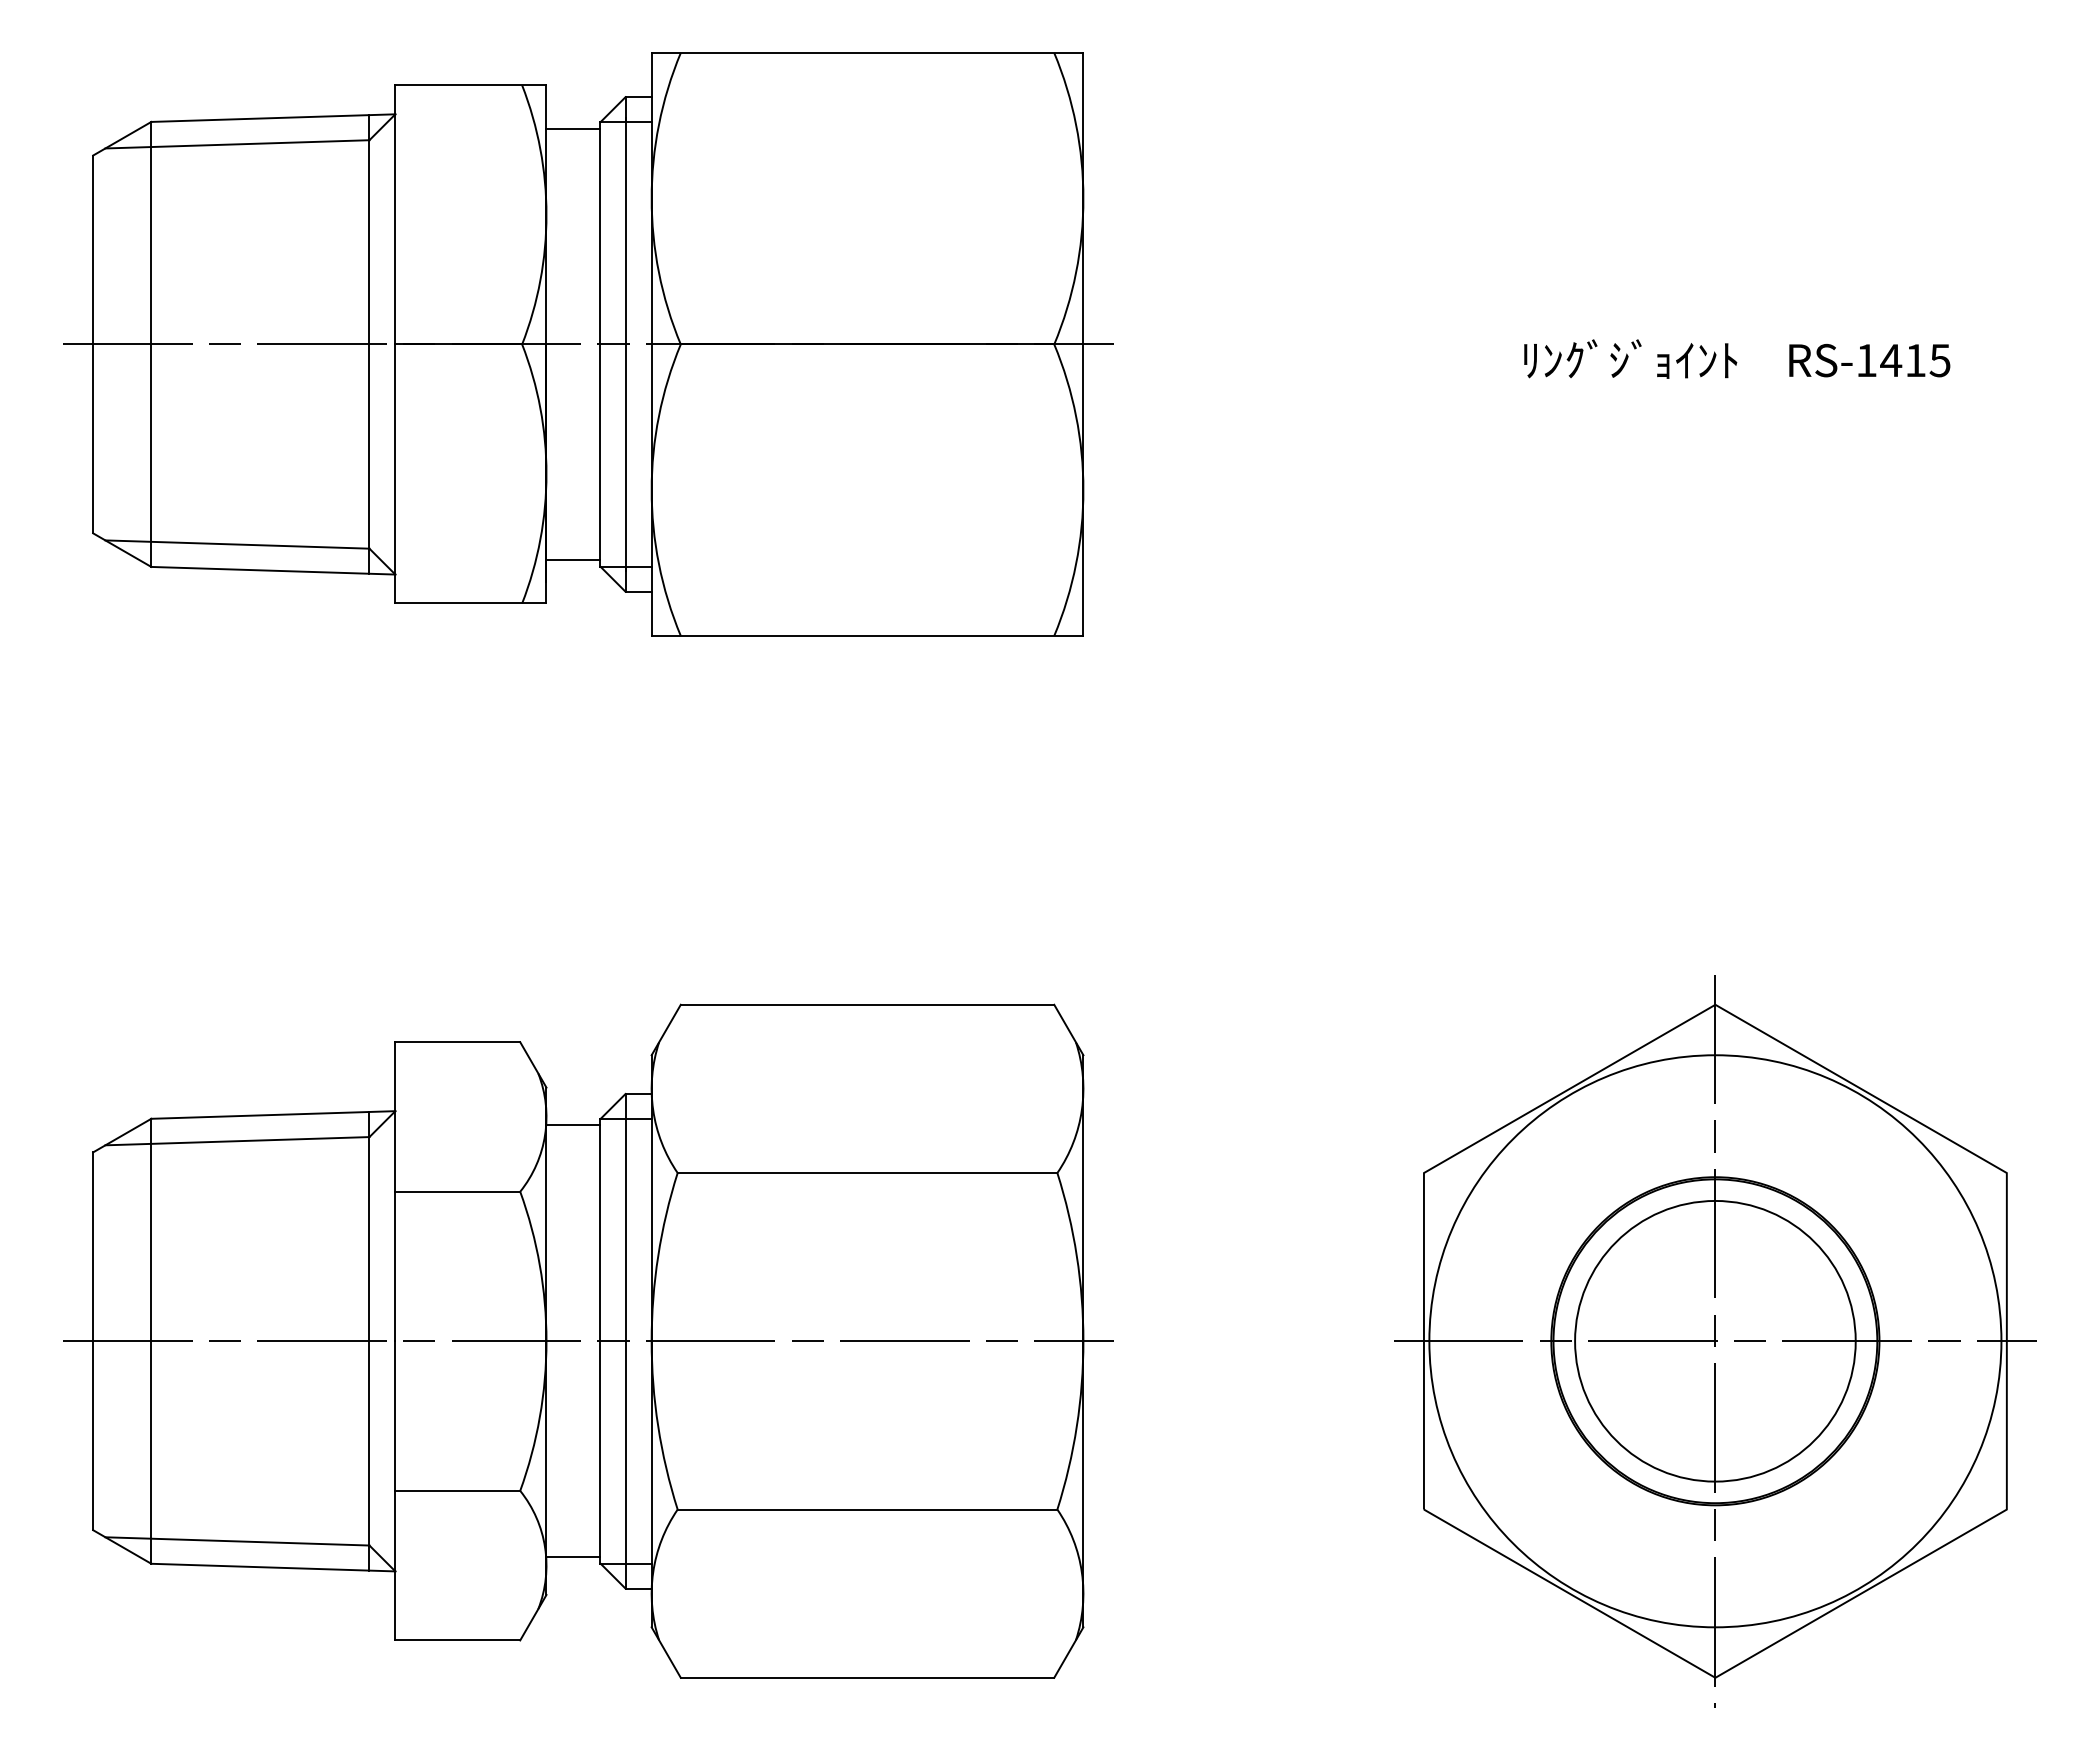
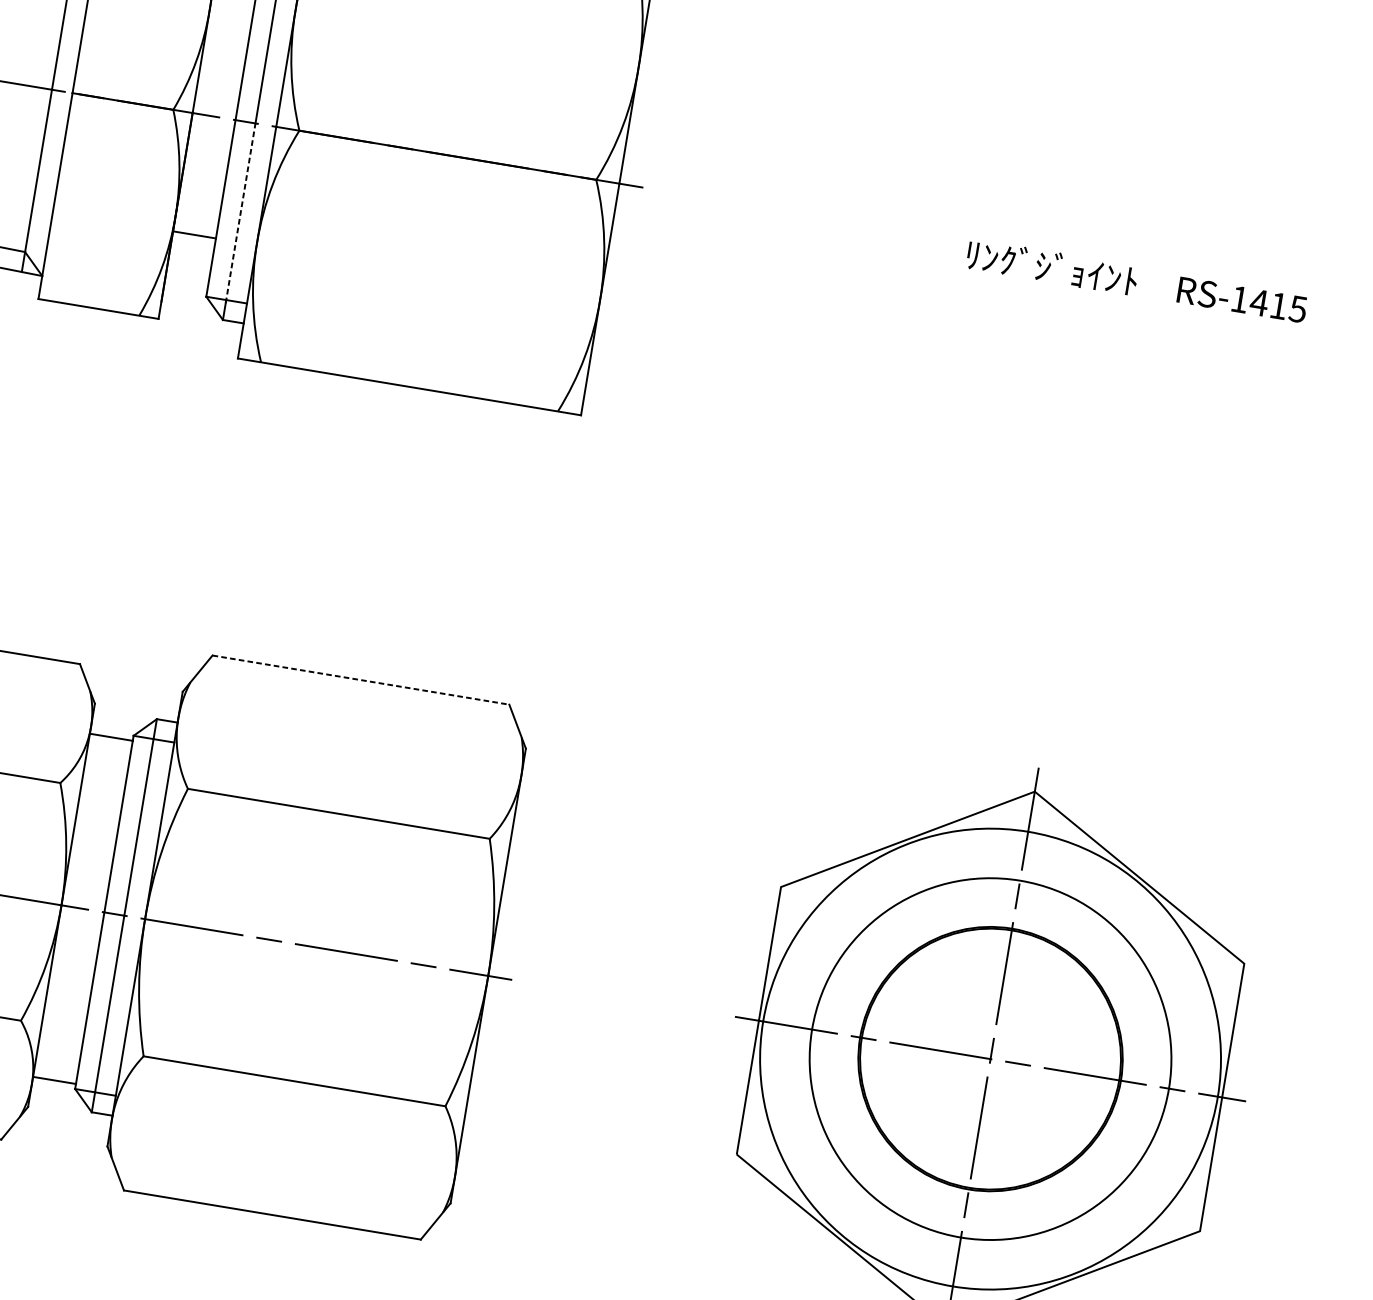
line: (625, 457) -> (240, 213), solid -> dashed
line: (573, 560) -> (194, 235), moved
line: (867, 1004) -> (360, 679), solid -> dashed
circle: (1715, 1340) -> (990, 1058), size x1.6

